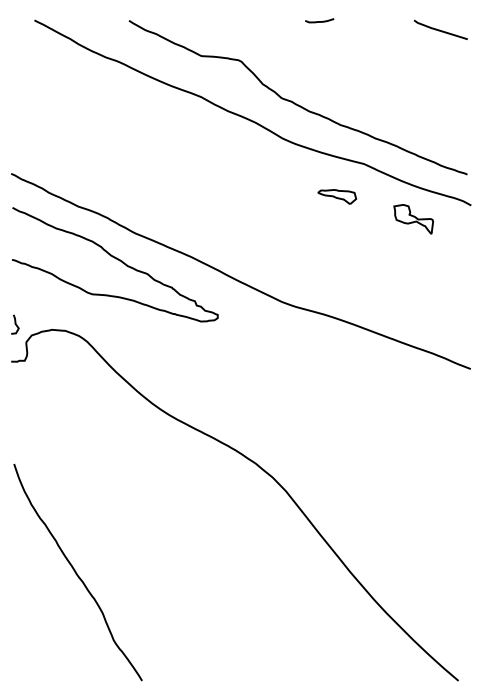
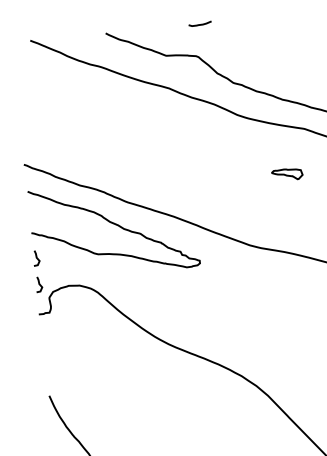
curve: (319, 21) -> (200, 24), moved
part: (337, 196) -> (287, 174), moved
curve: (15, 291) -> (36, 258), added

